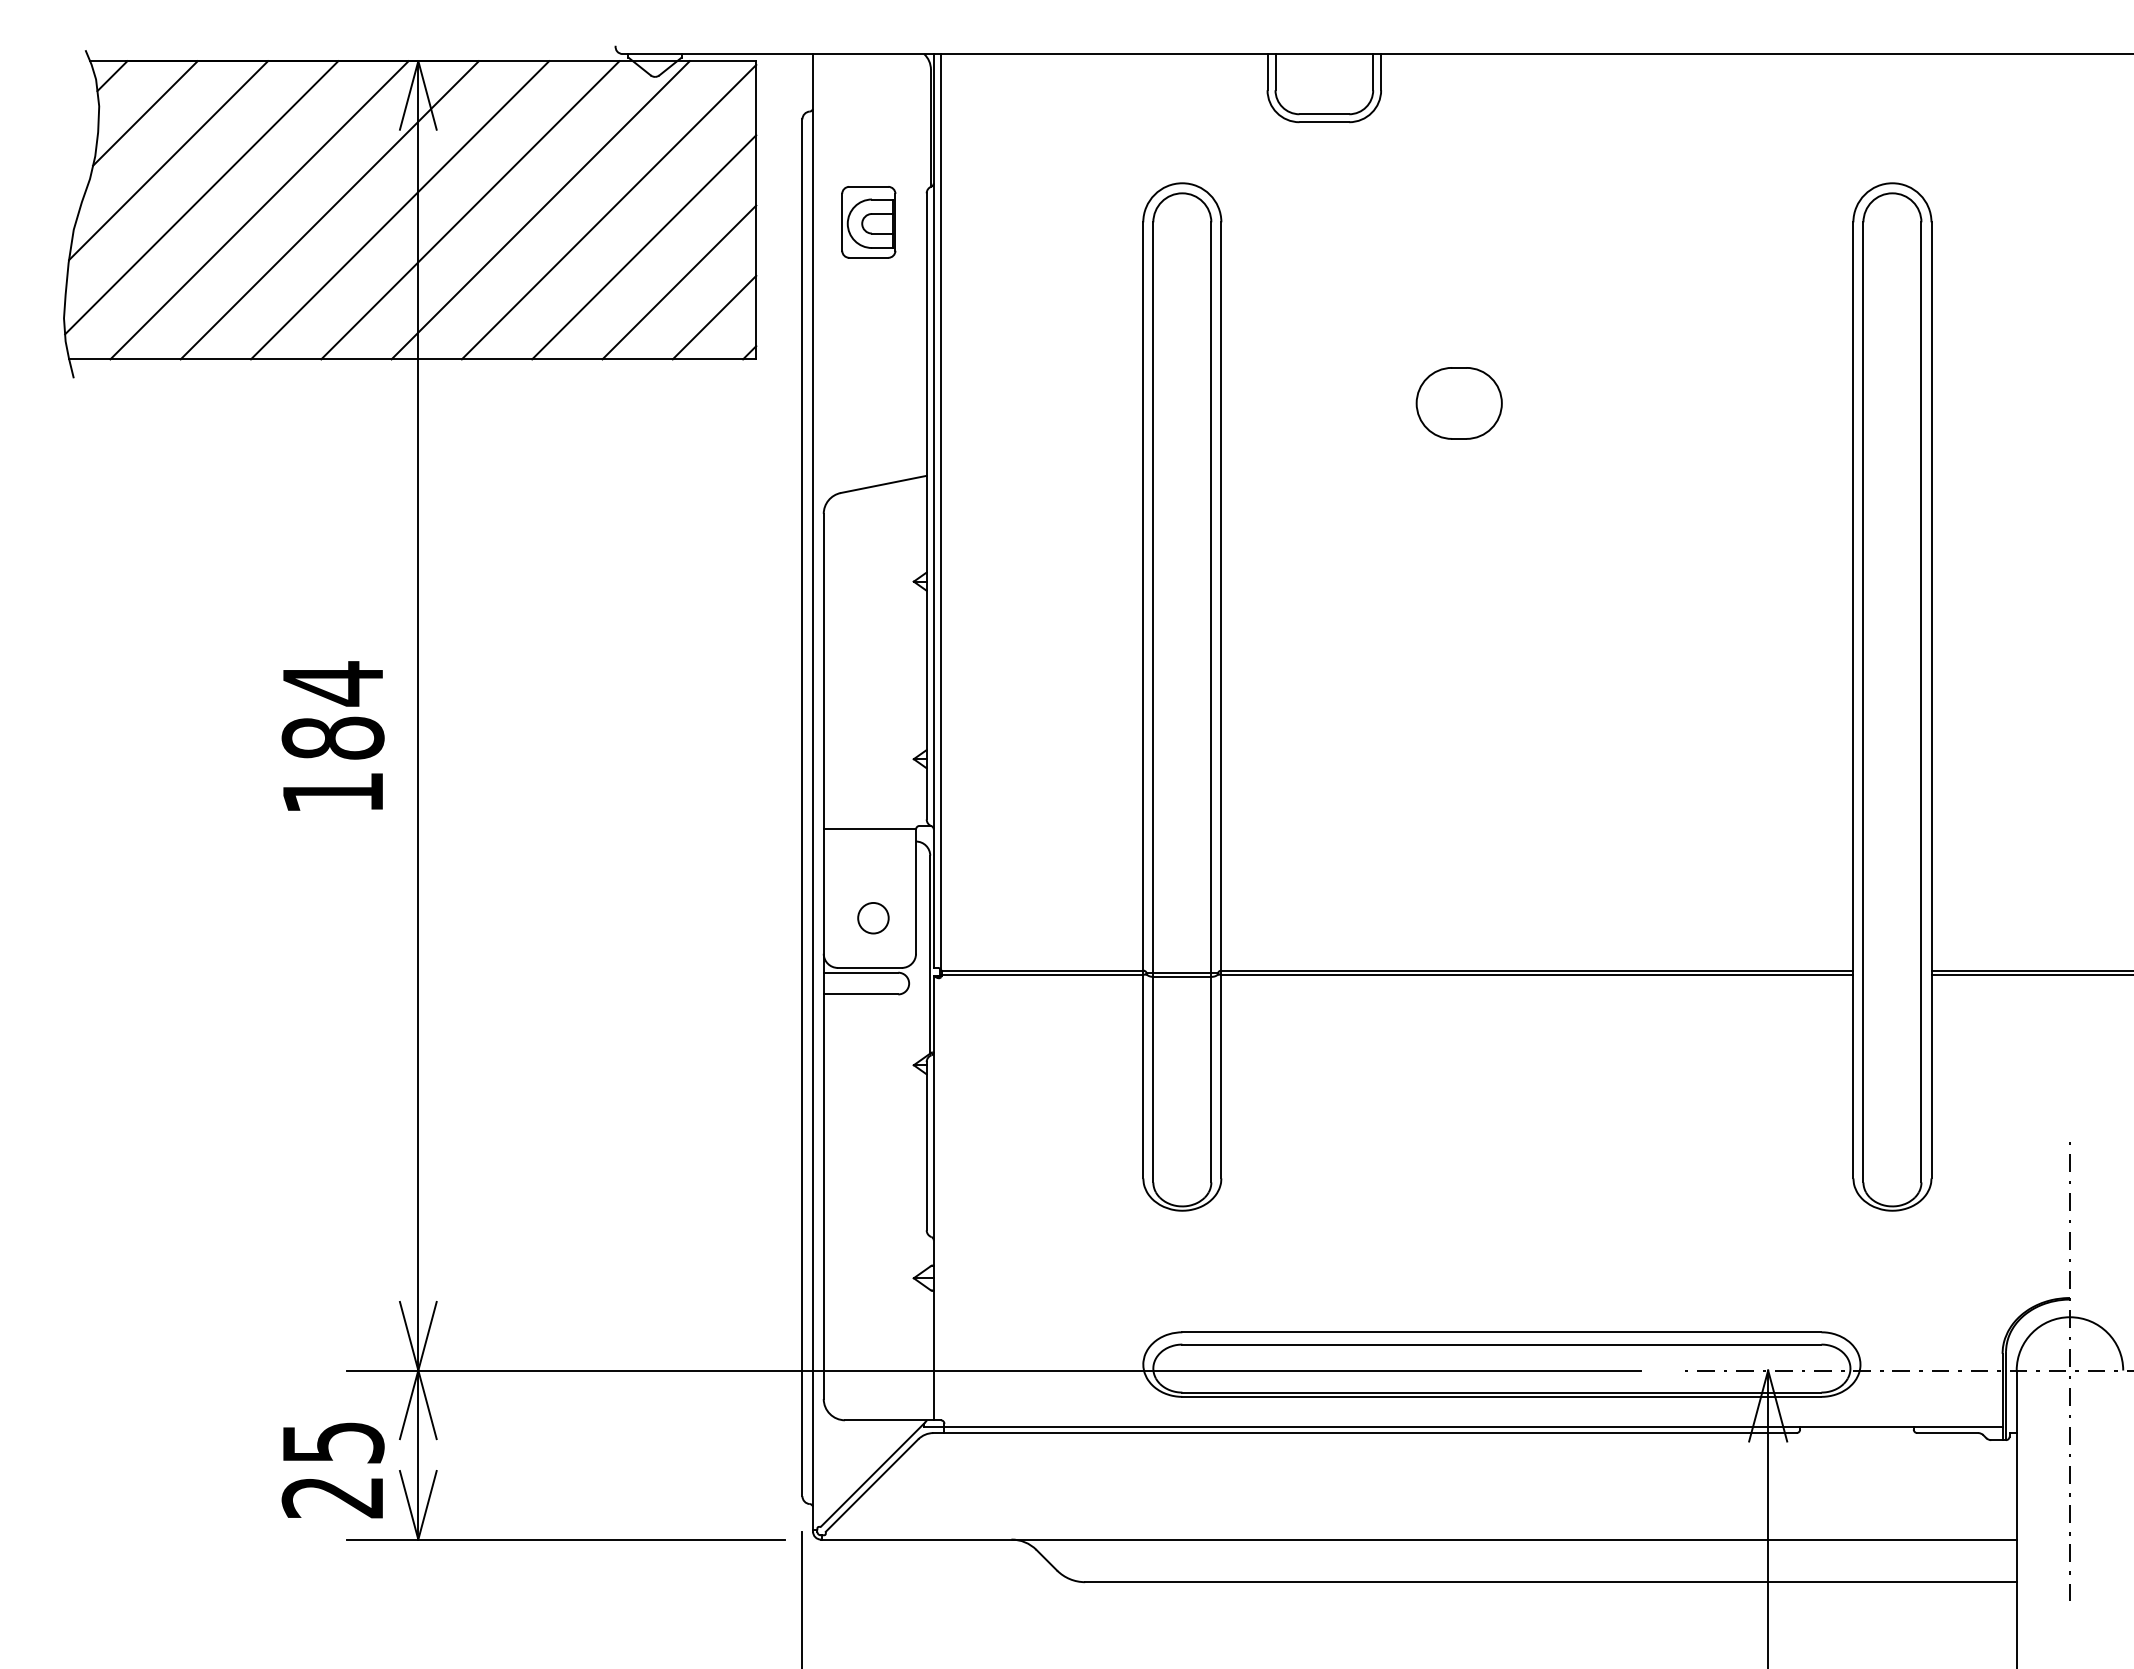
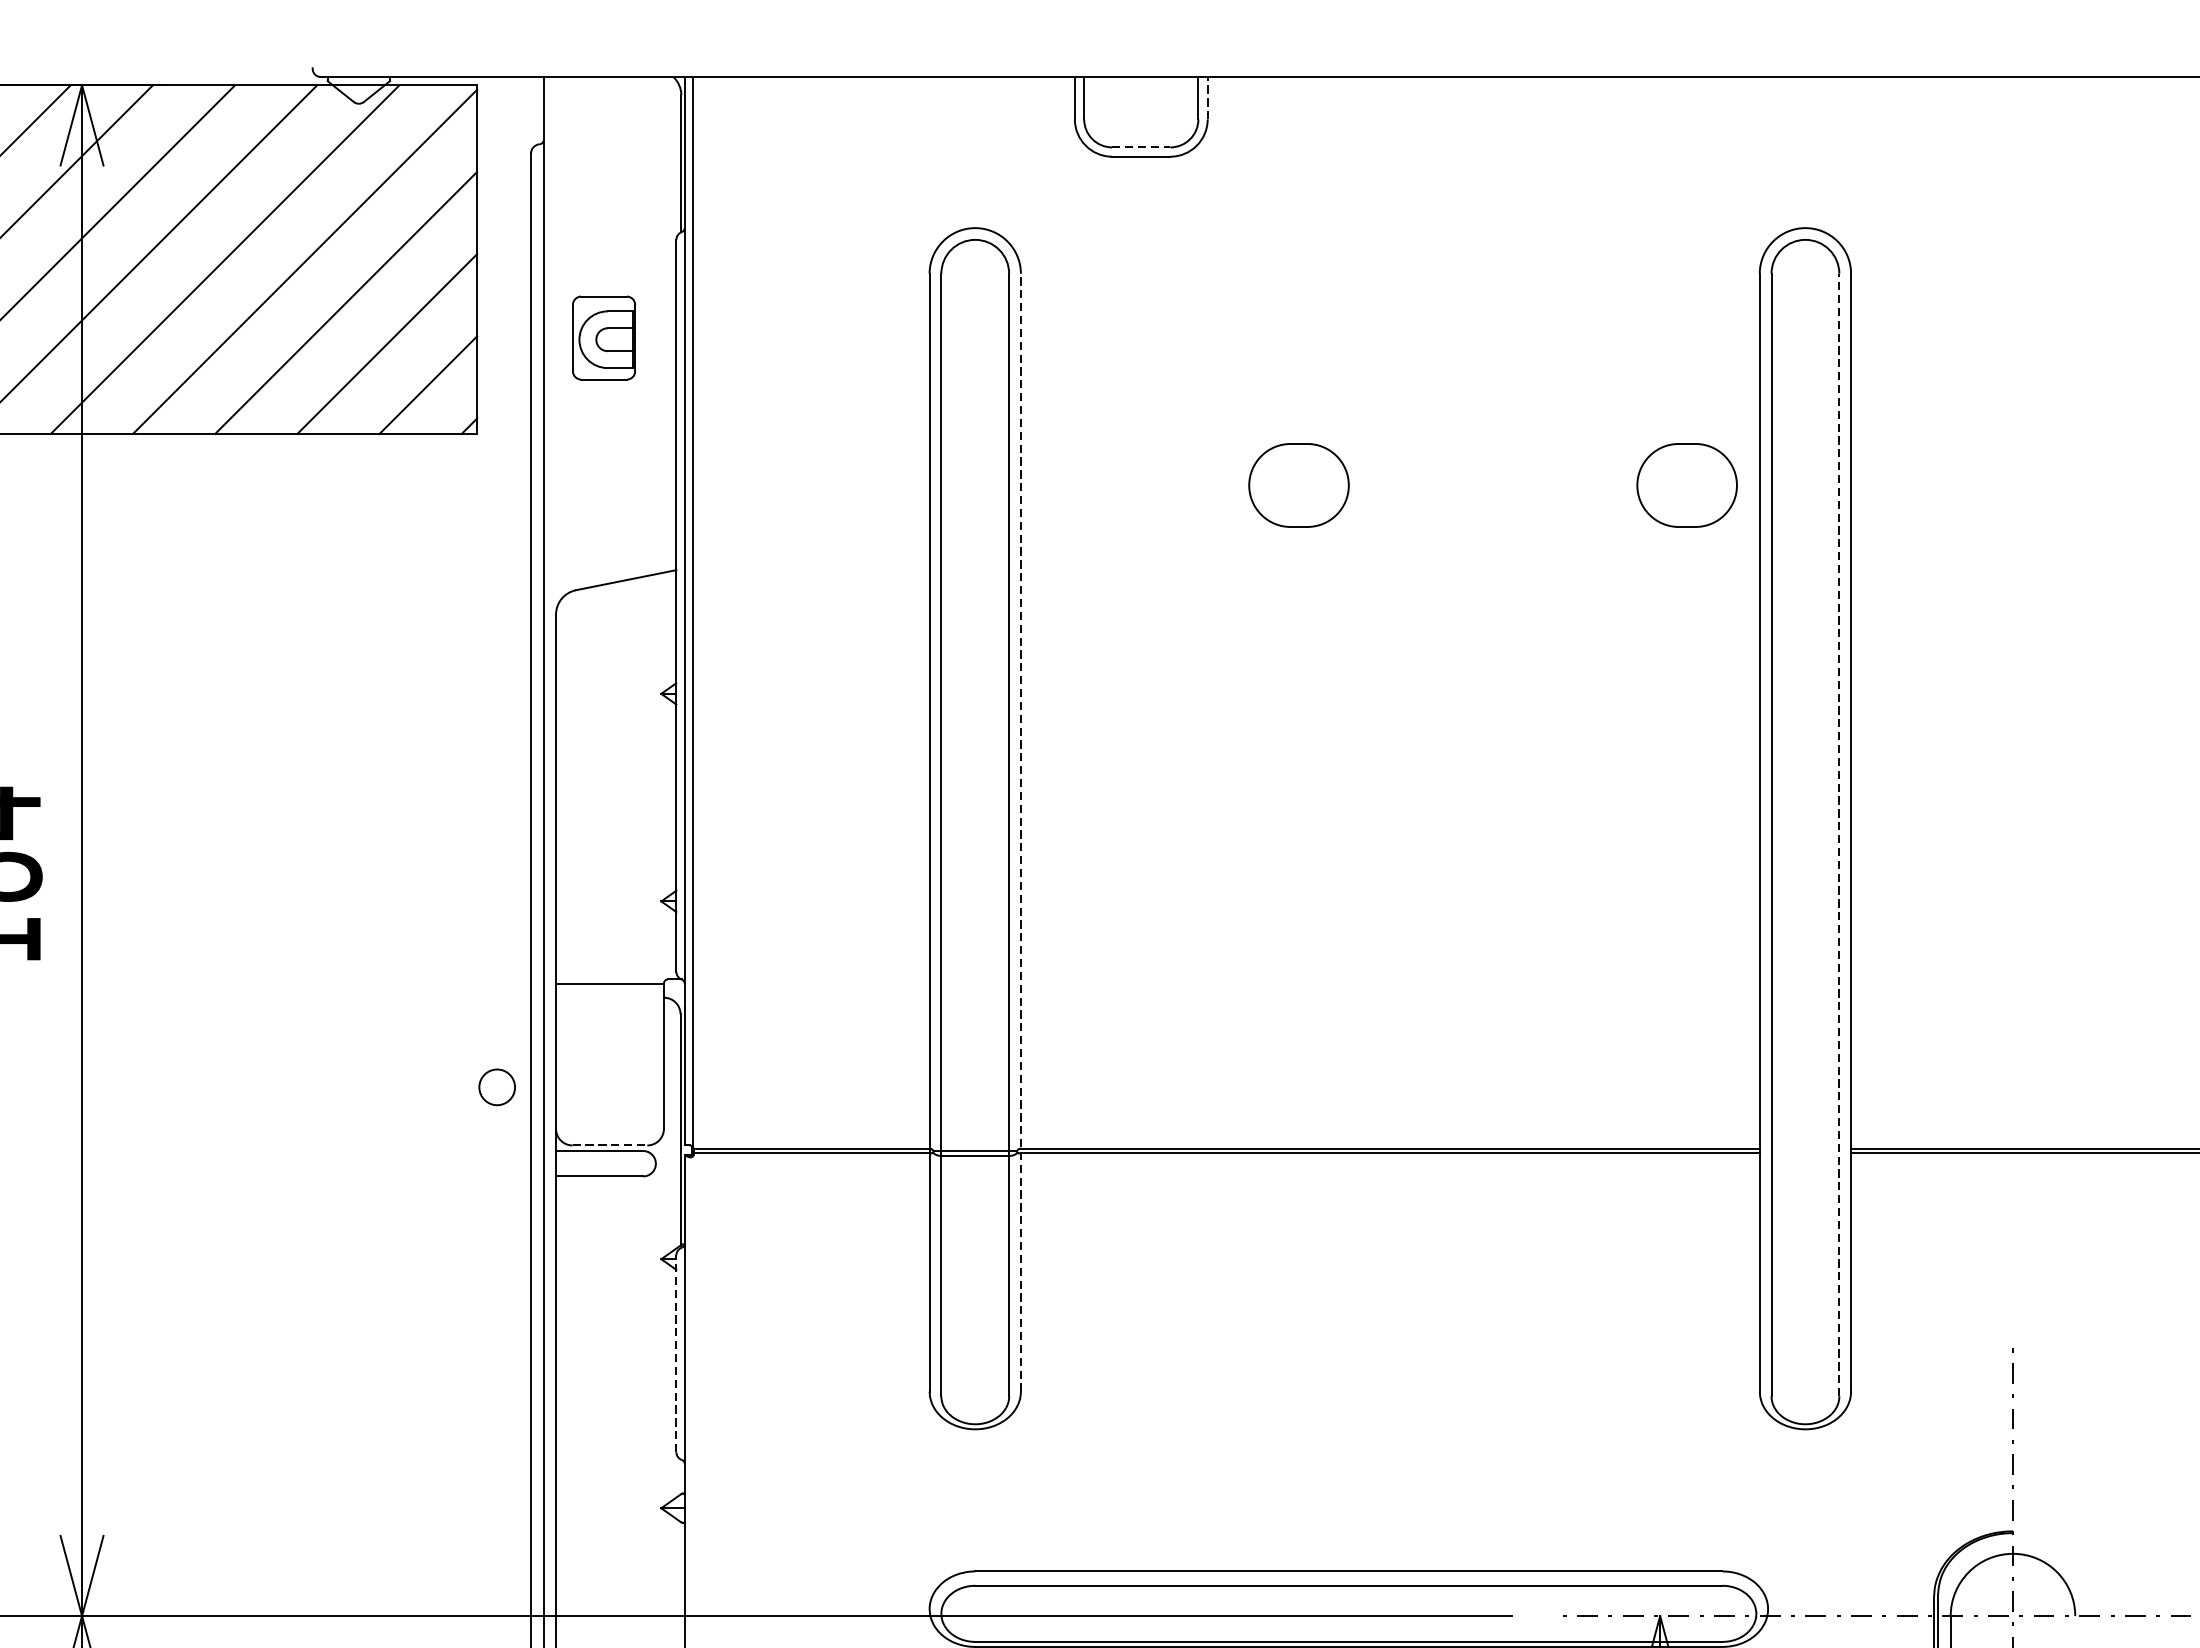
line: (1381, 71) -> (1208, 97), solid -> dashed
line: (1324, 114) -> (1141, 147), solid -> dashed
part: (868, 222) -> (603, 338), moved
part: (1790, 403) -> (1686, 485), added
line: (1221, 699) -> (1021, 831), solid -> dashed
line: (1921, 701) -> (1839, 833), solid -> dashed
circle: (873, 918) -> (497, 1087), moved
line: (869, 967) -> (609, 1144), solid -> dashed
line: (926, 1145) -> (676, 1353), solid -> dashed

